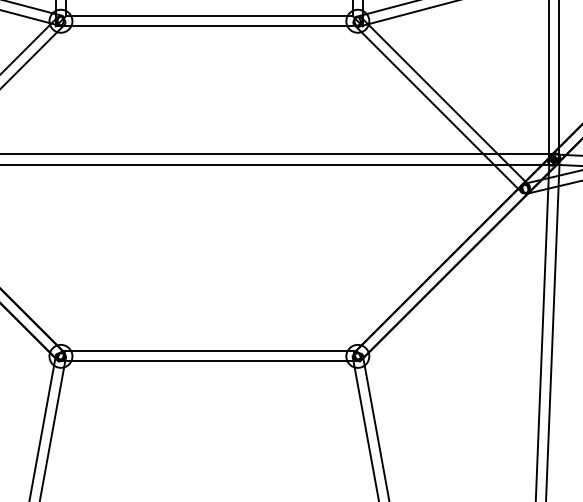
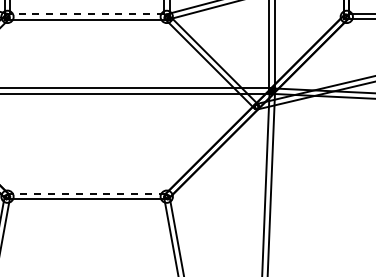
line: (210, 16) -> (87, 14), solid -> dashed
line: (210, 350) -> (87, 193), solid -> dashed

